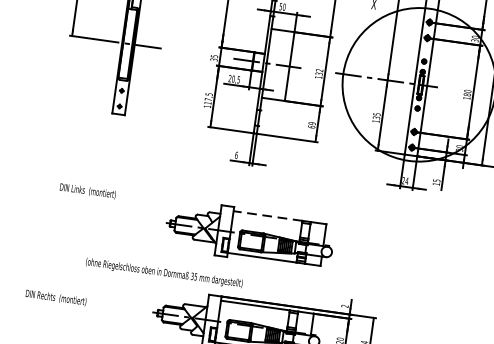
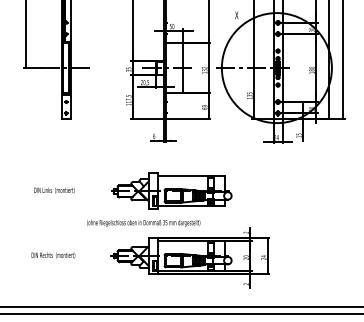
text: (88, 191) -> (54, 190), moved
line: (267, 216) -> (182, 176), dashed -> solid
text: (163, 273) -> (143, 223), moved
text: (56, 297) -> (53, 255), moved

